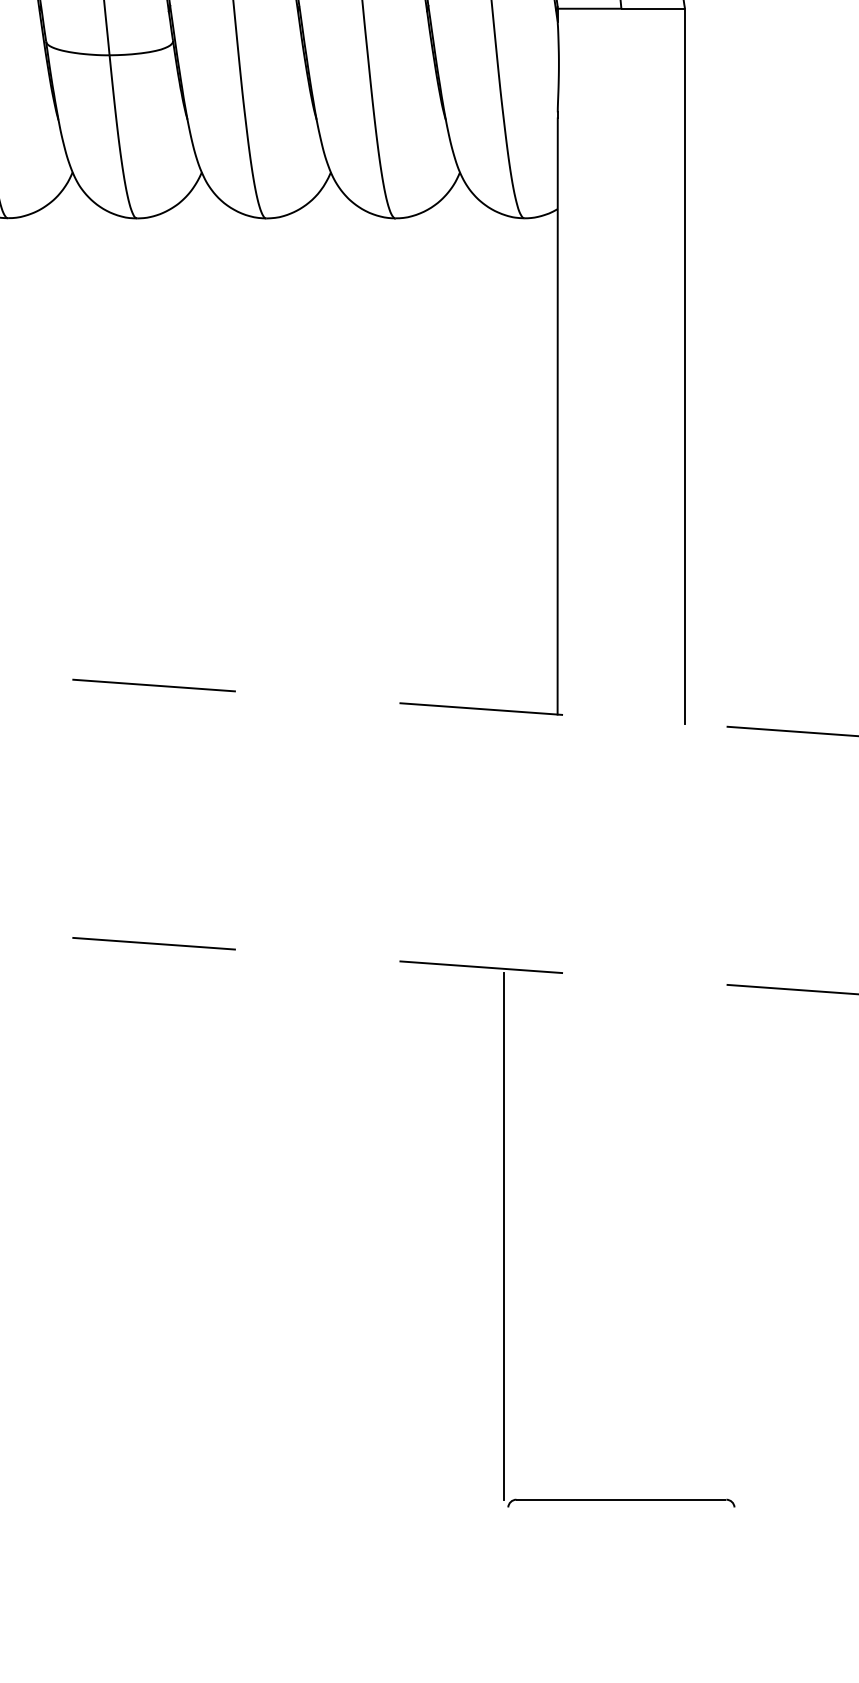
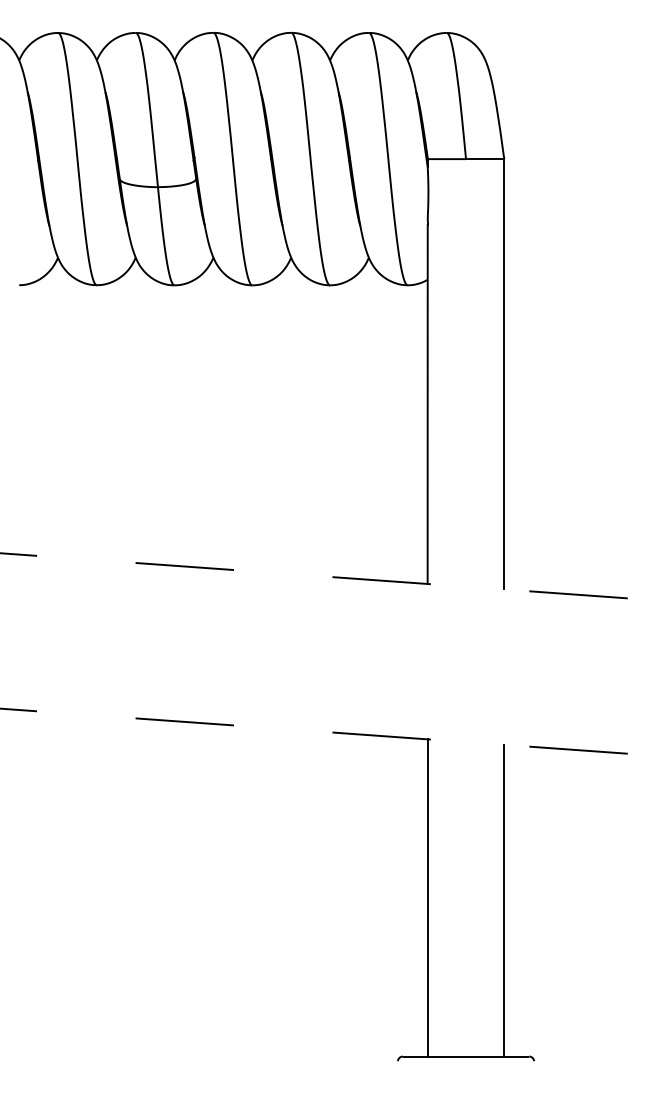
line: (504, 1235) -> (427, 897), moved
line: (685, 1240) -> (504, 900), added

